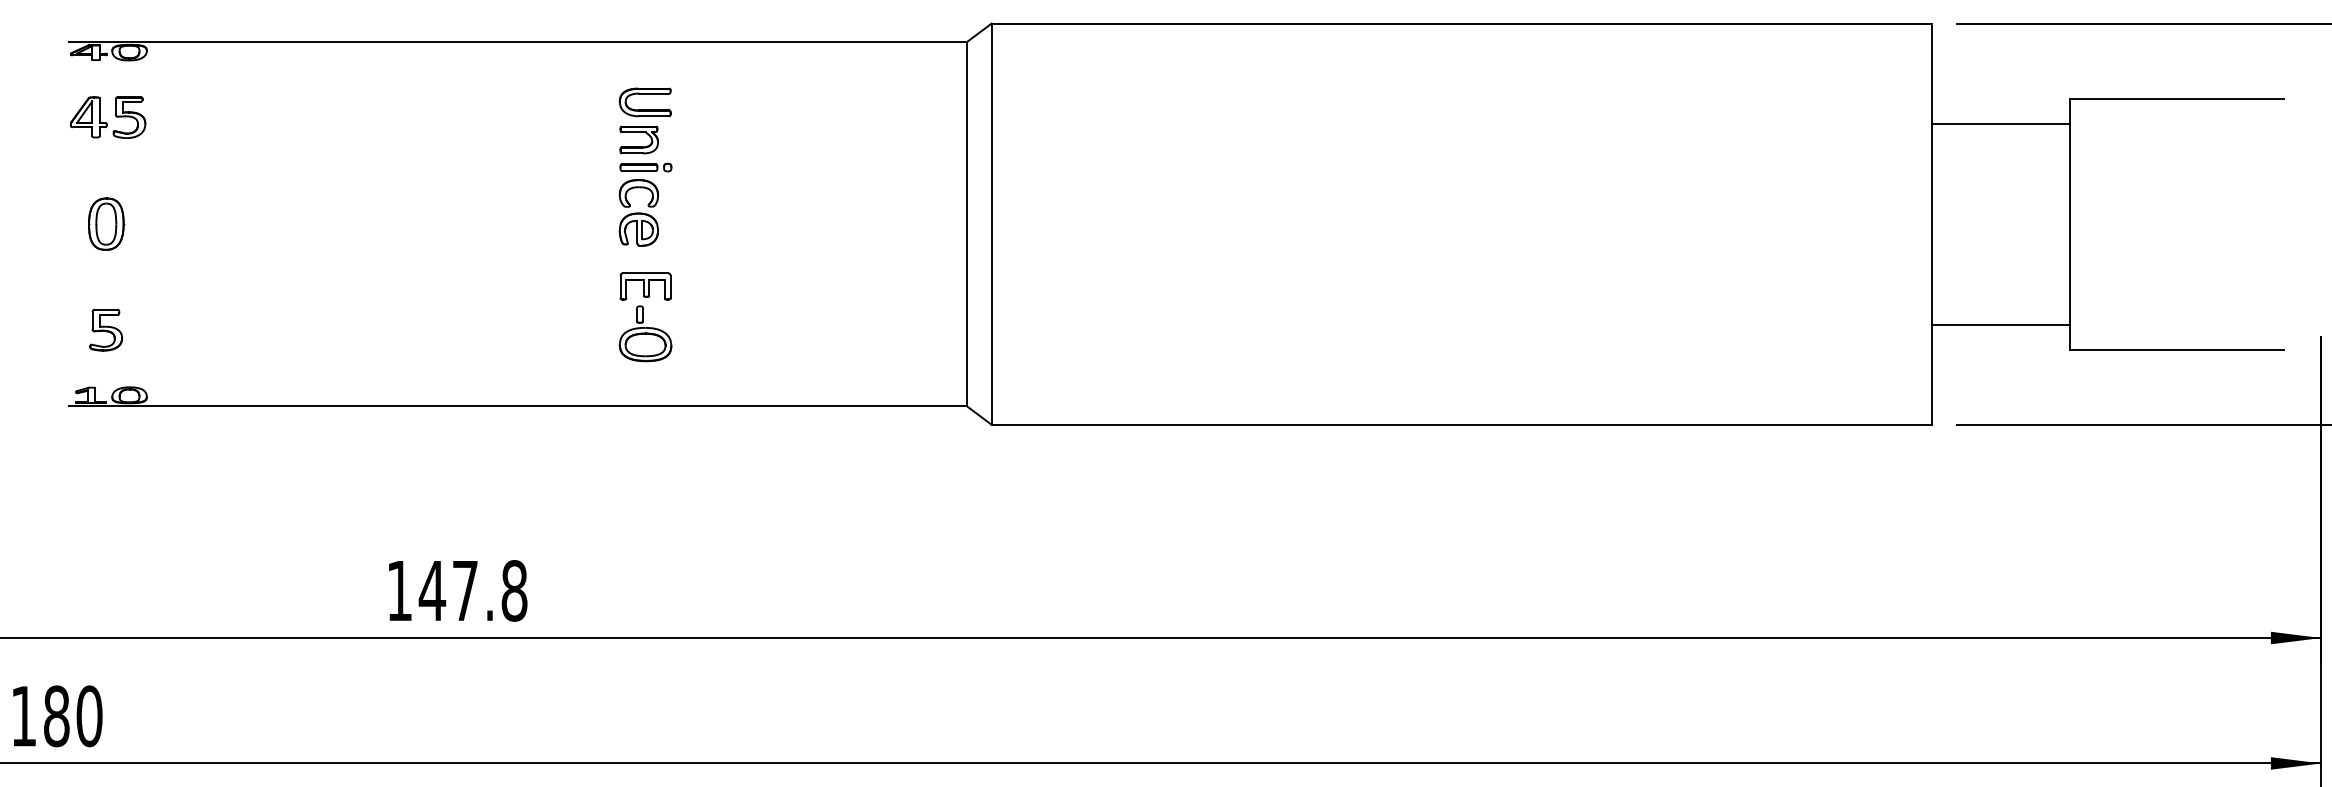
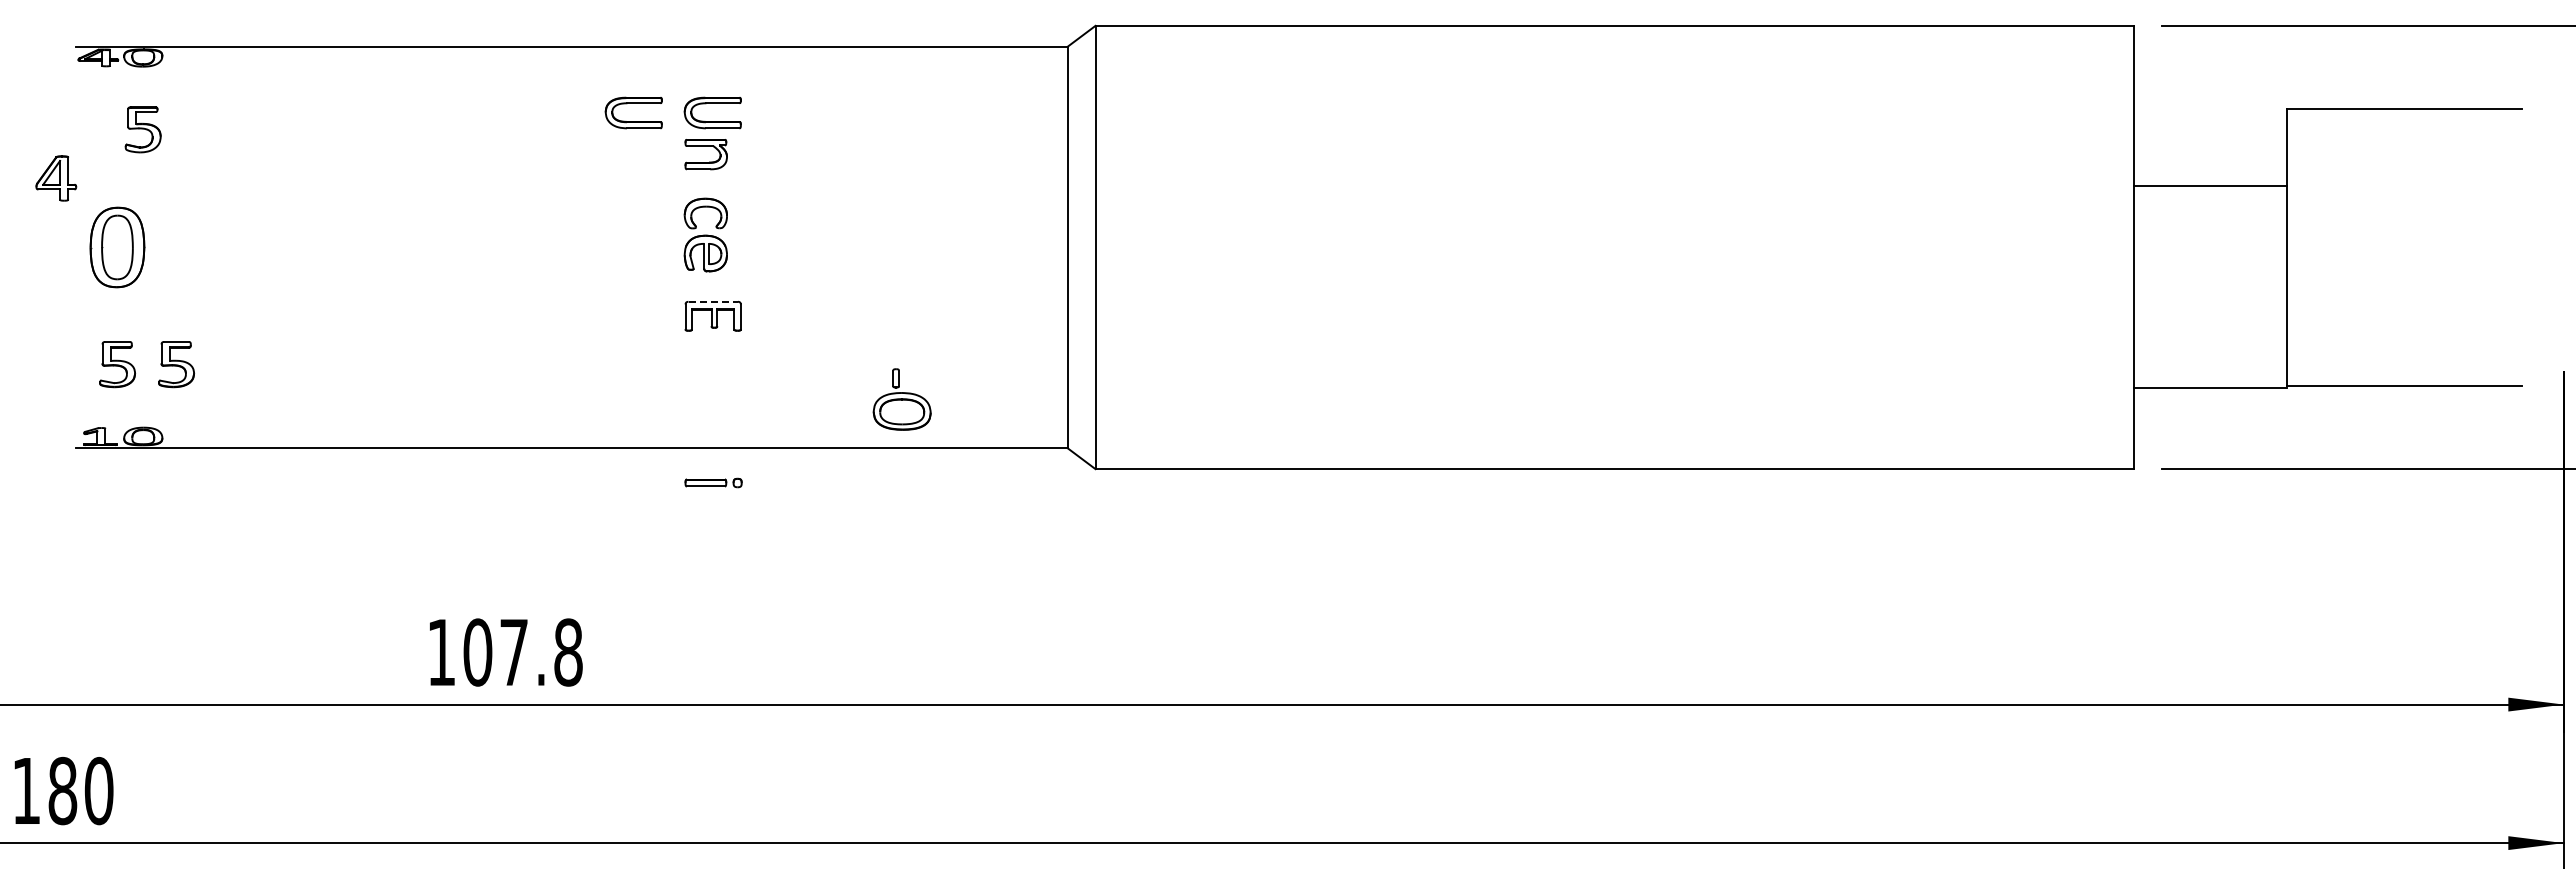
part: (573, 93) -> (633, 103), added
part: (89, 117) -> (56, 178), moved
line: (2001, 123) -> (2210, 185), moved
part: (645, 167) -> (713, 482), moved
part: (106, 224) -> (117, 247), size x1.4
line: (645, 273) -> (713, 301), solid -> dashed
line: (2001, 324) -> (2210, 388), moved
part: (159, 330) -> (176, 364), added
part: (644, 333) -> (901, 399), moved
text: (432, 590) -> (477, 652), 147.8 -> 107.8

